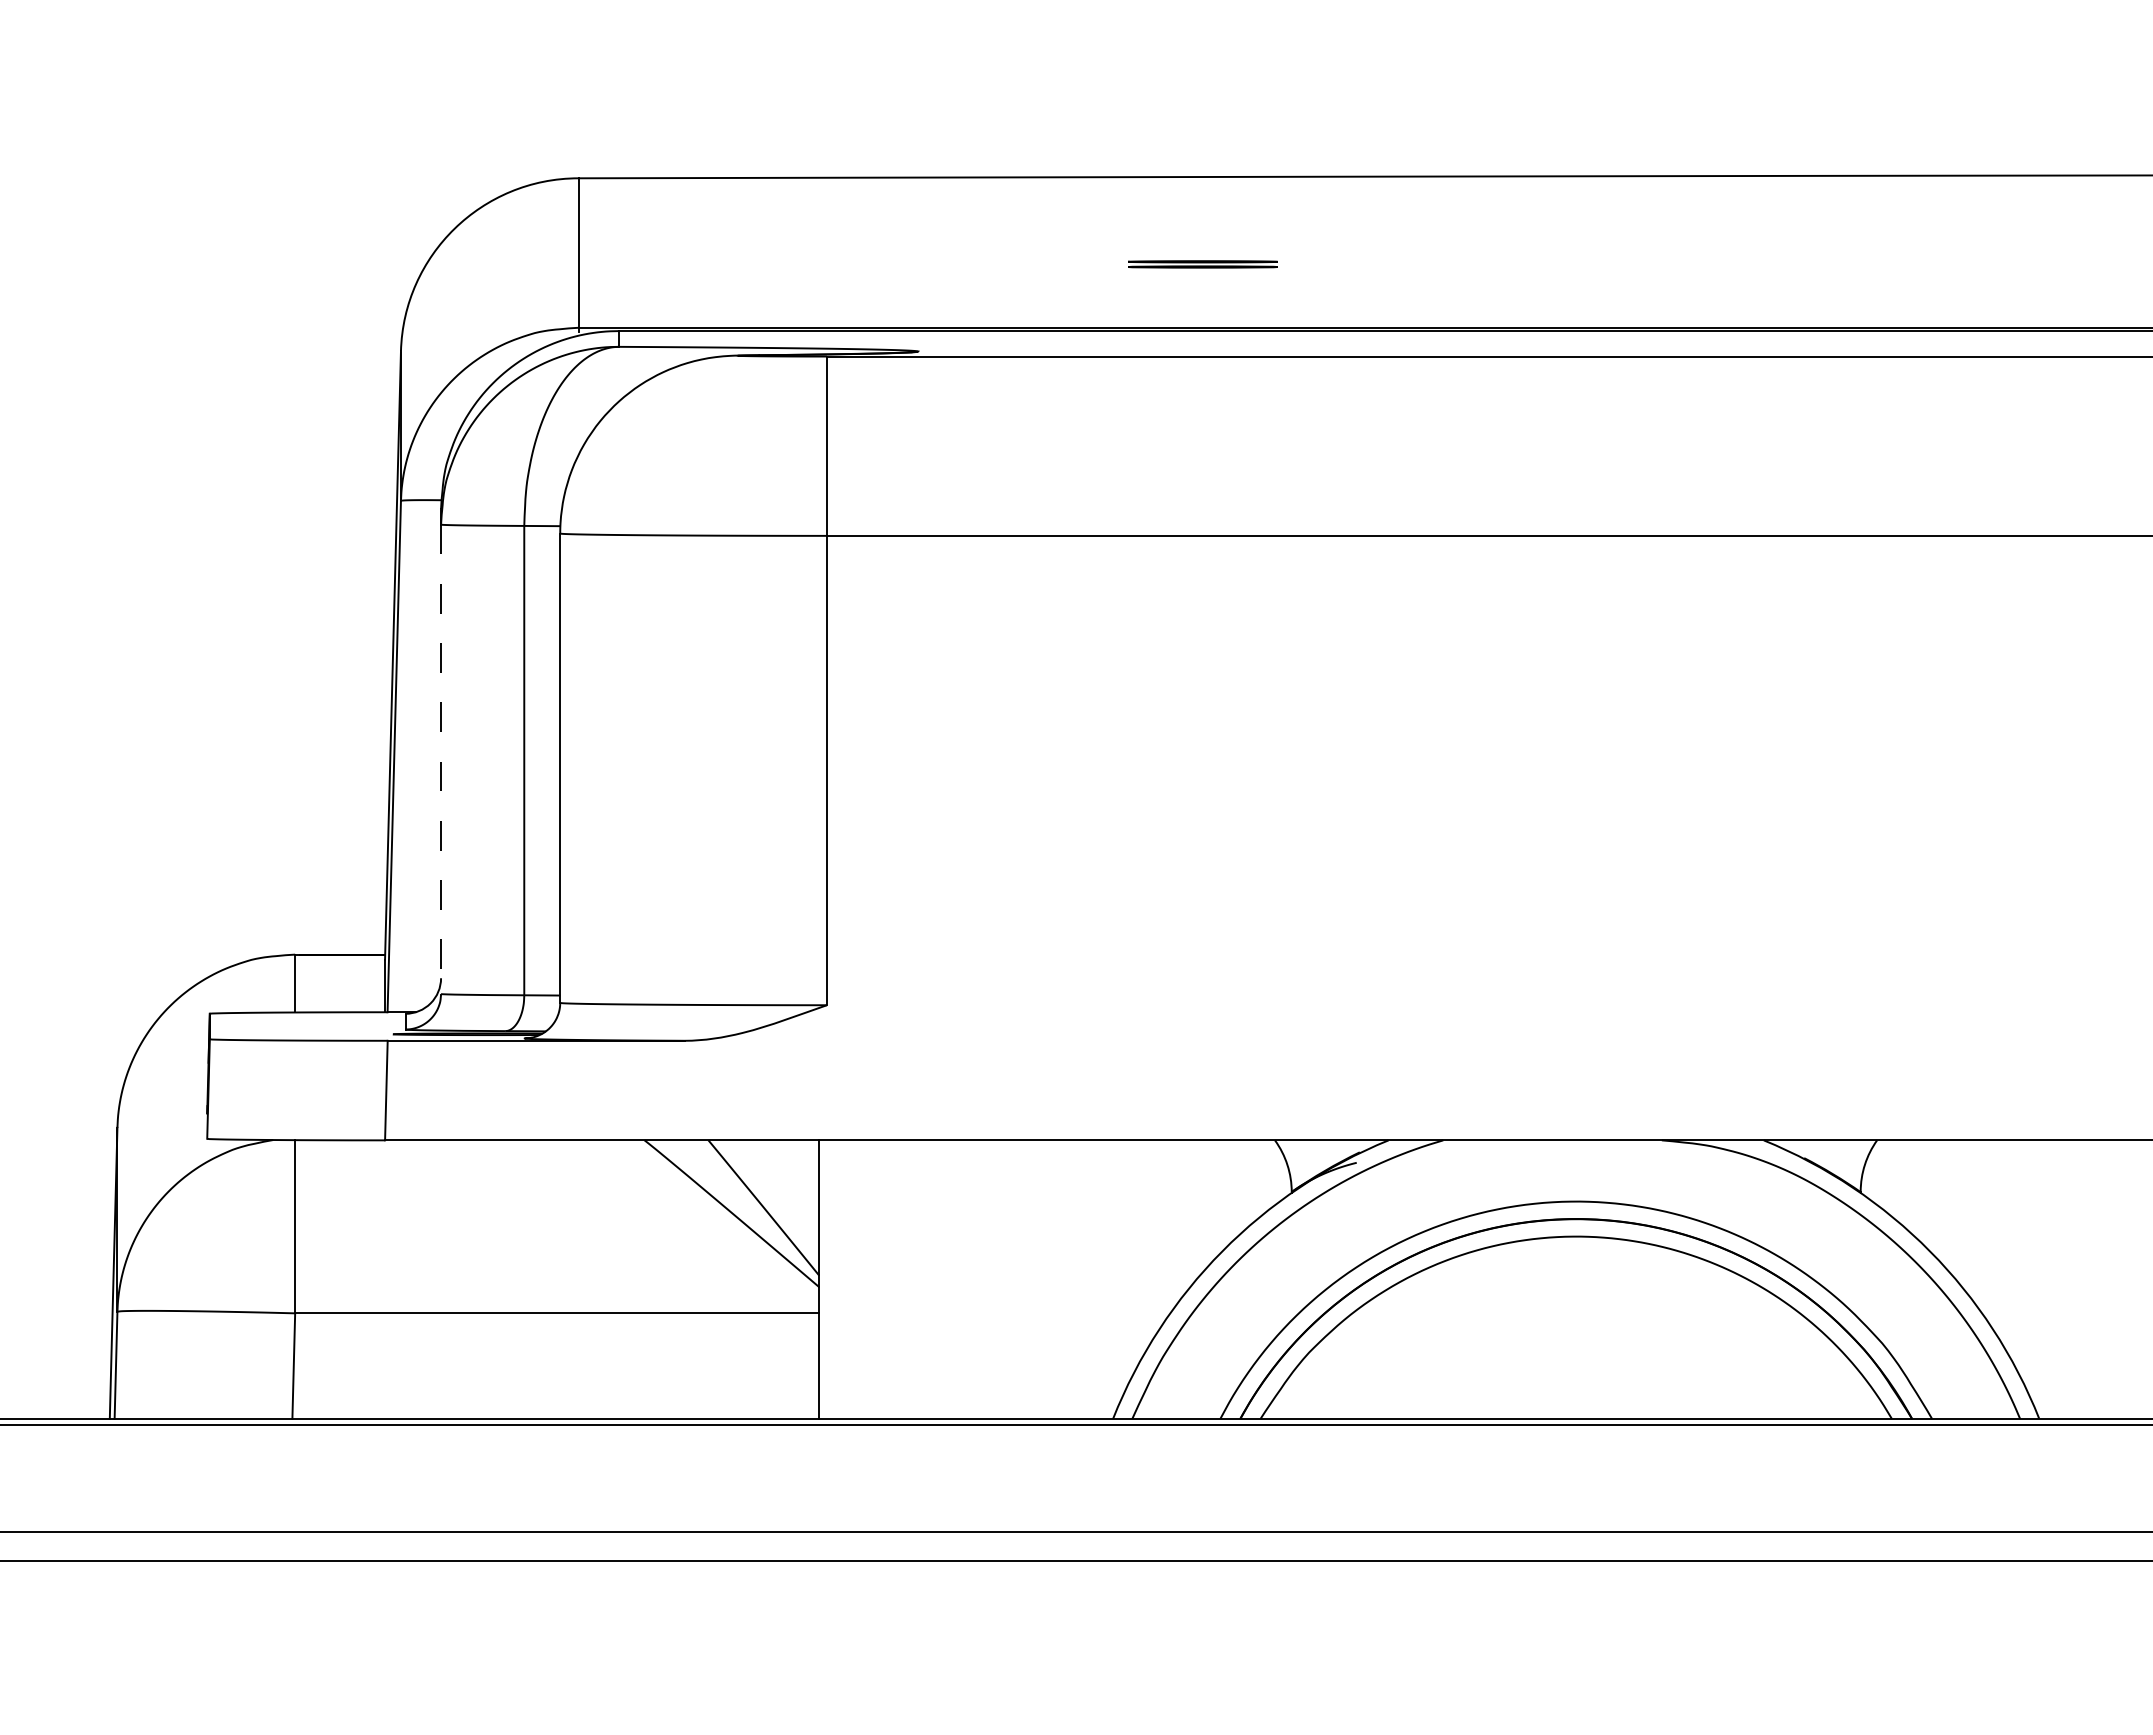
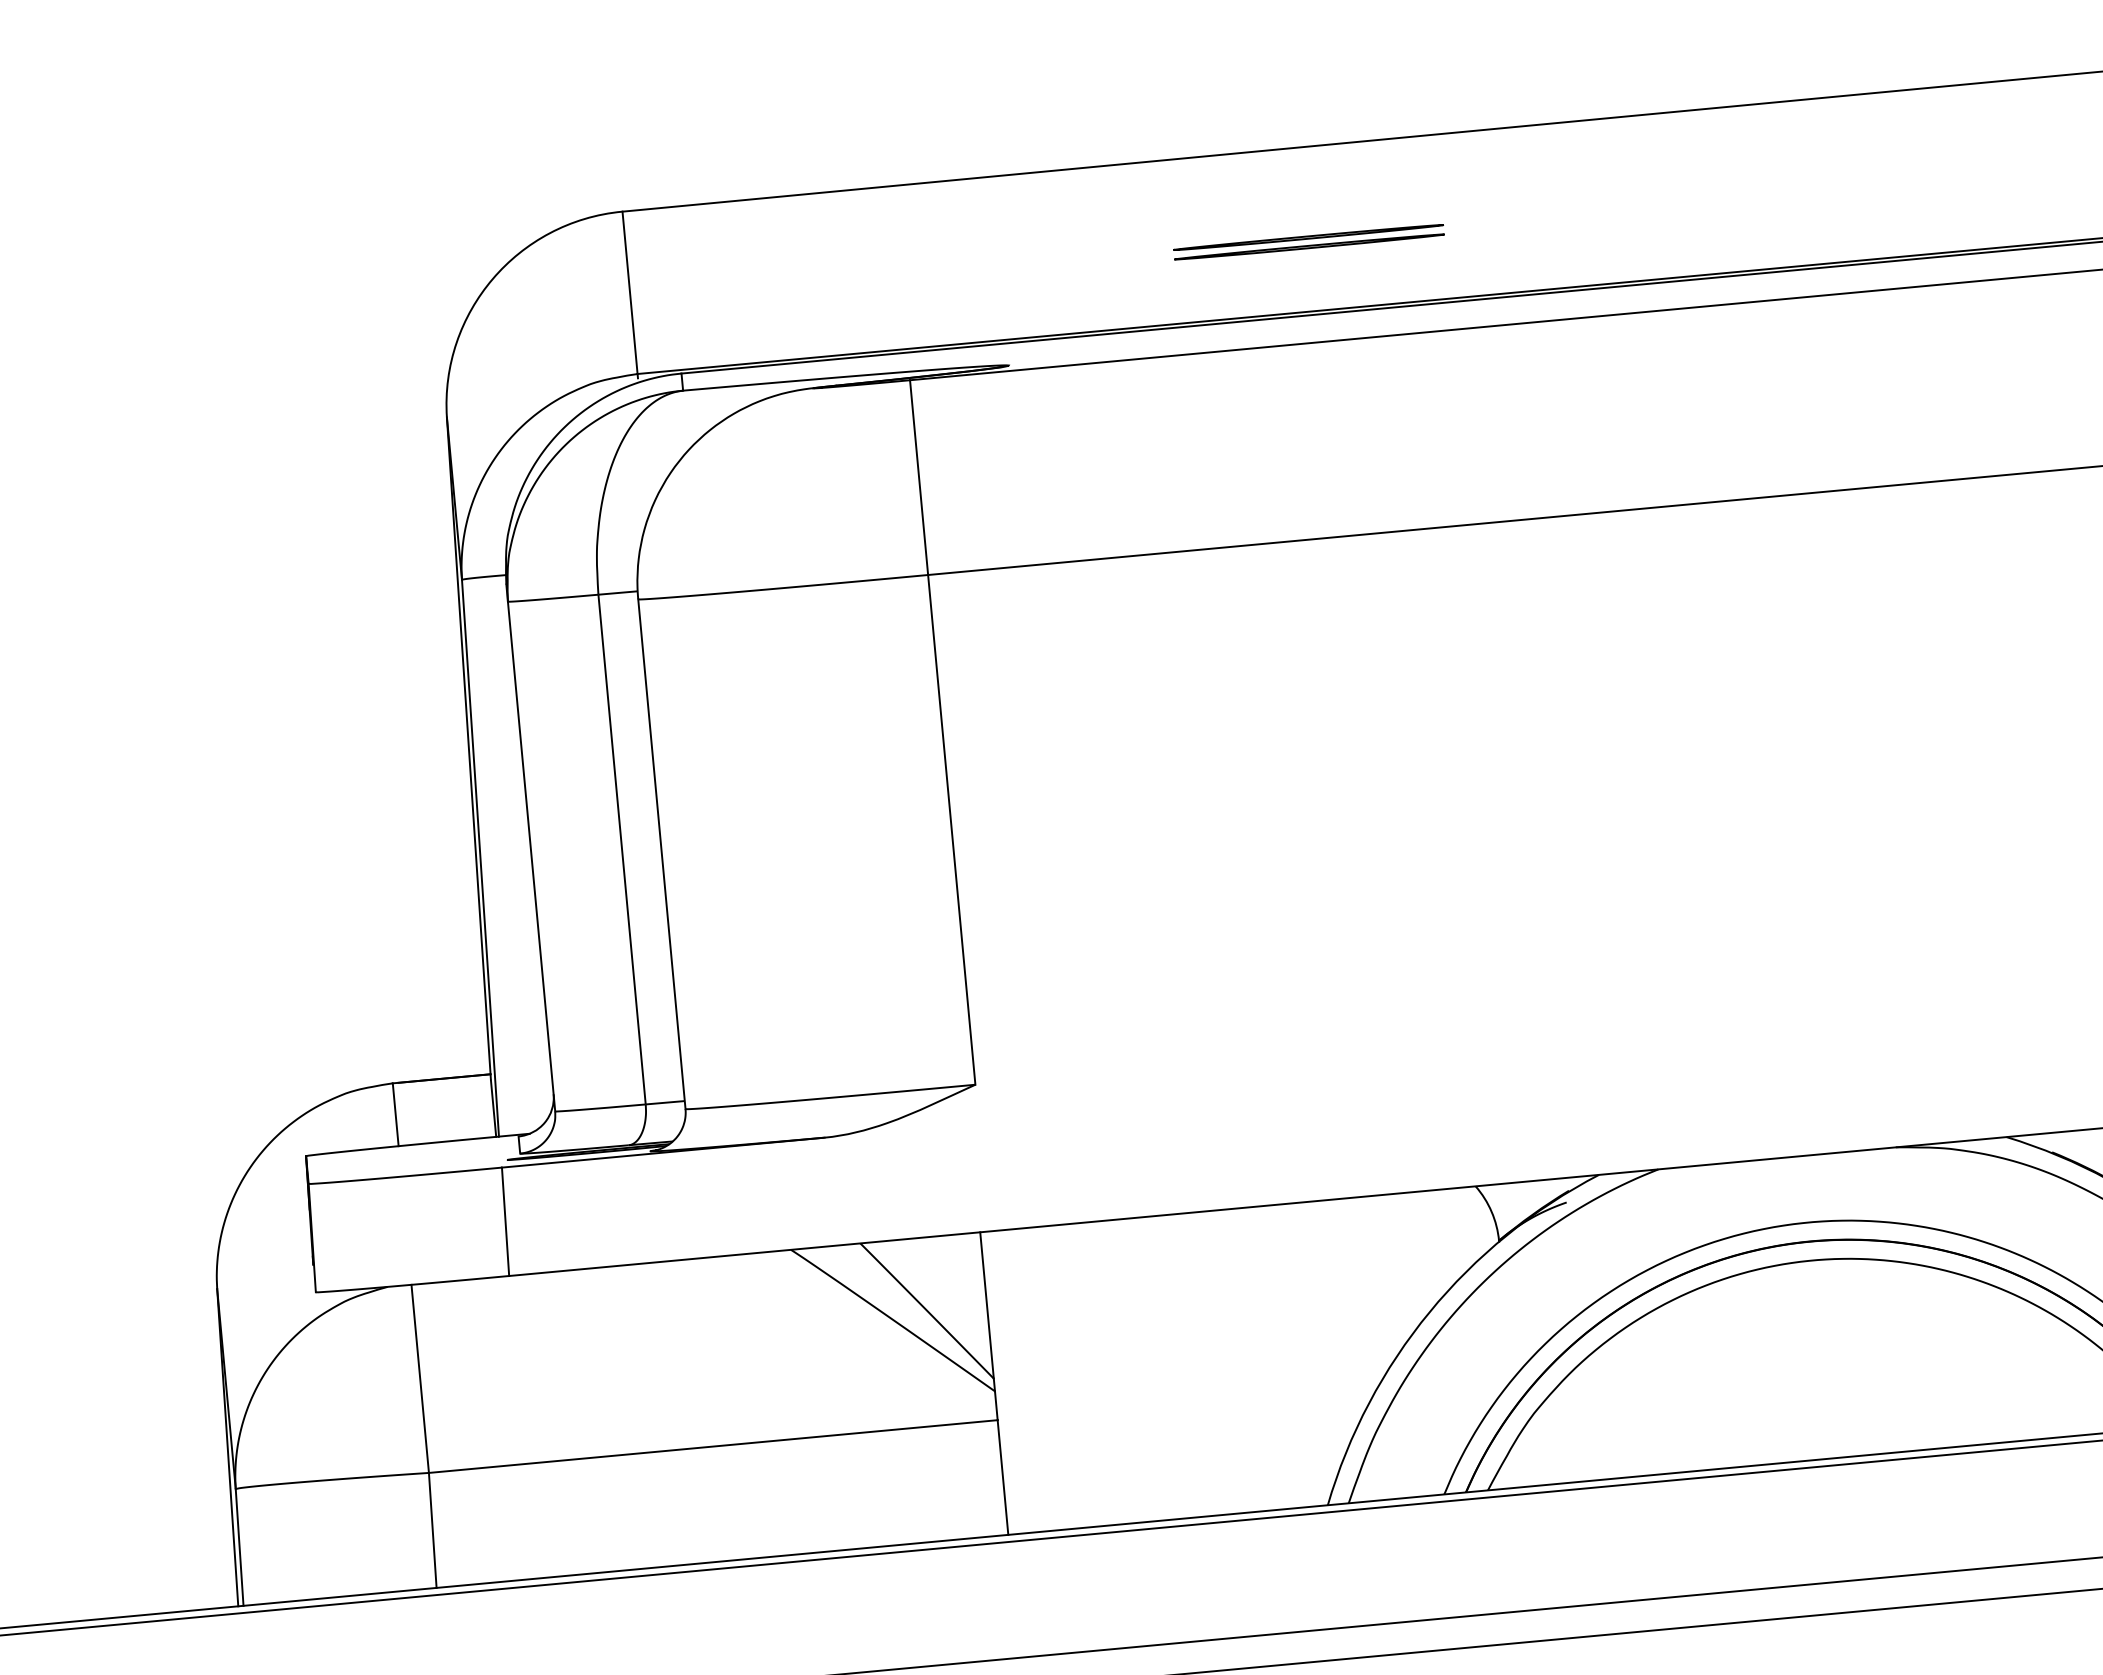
part: (1202, 264) -> (1308, 242), size x1.67
line: (441, 759) -> (532, 856), dashed -> solid

